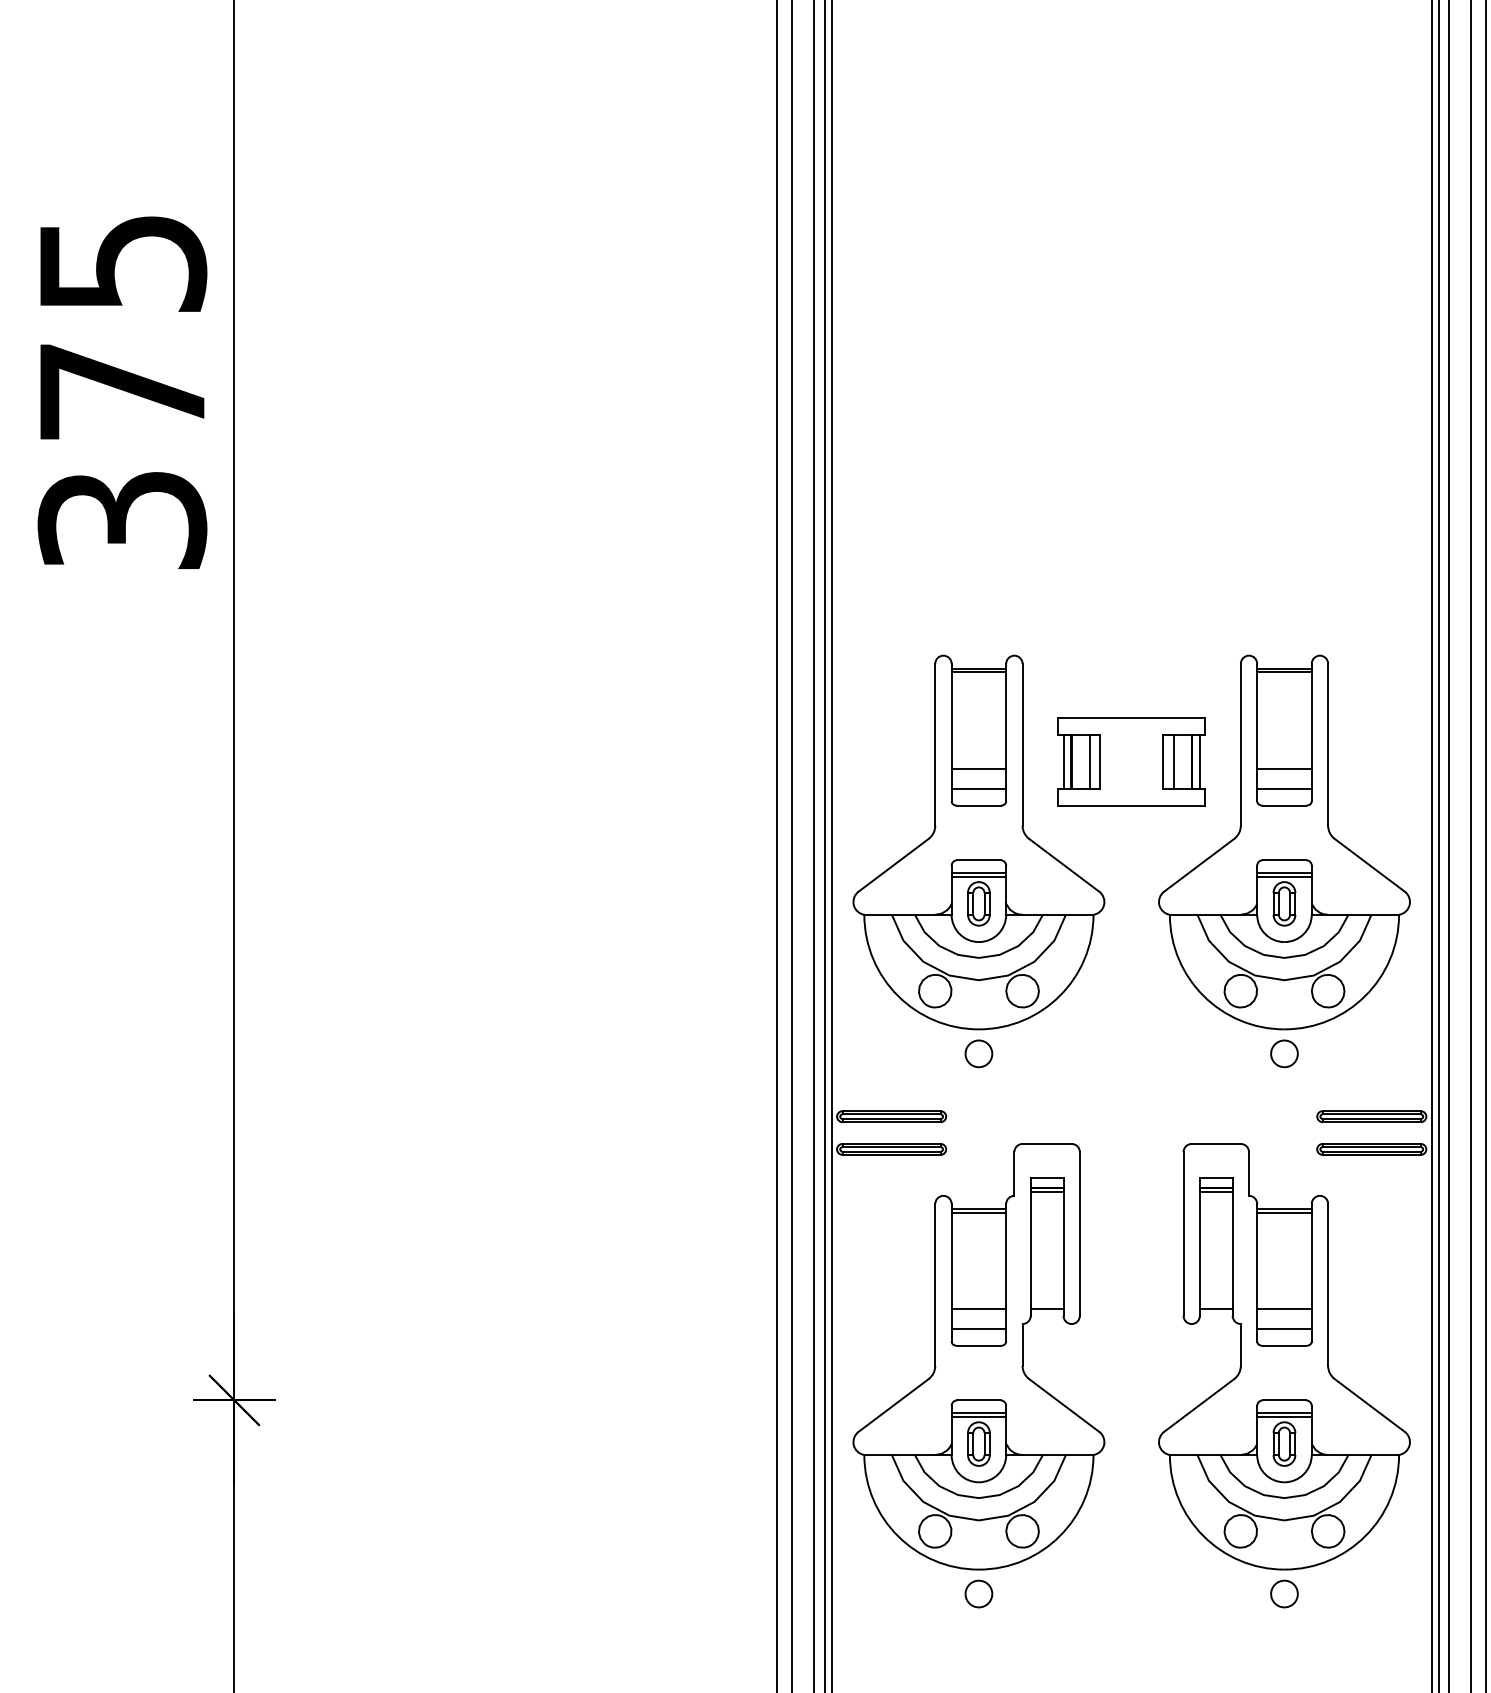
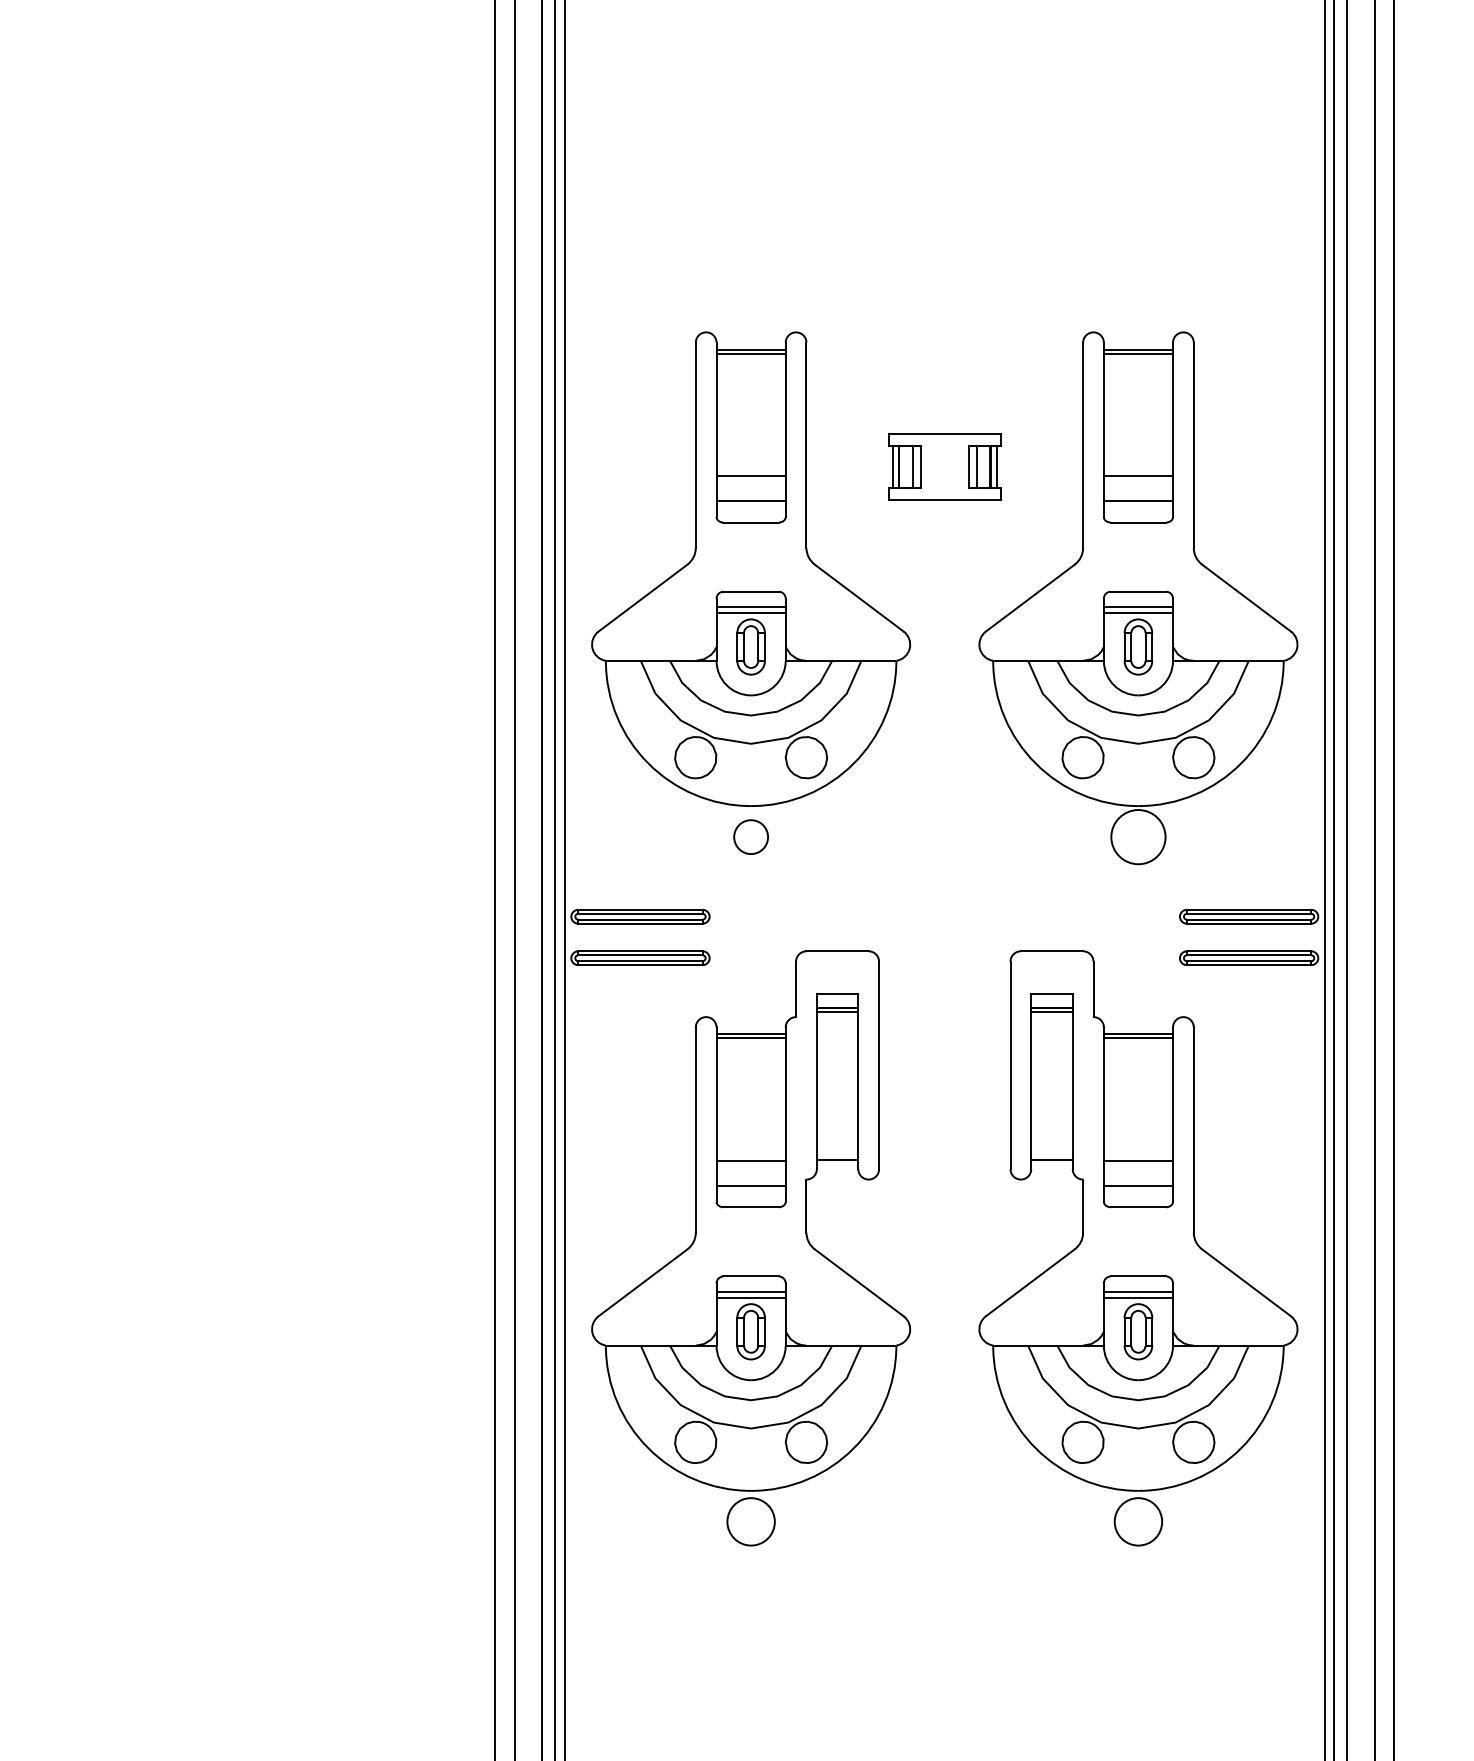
part: (1131, 761) -> (944, 466), size x0.6
circle: (1284, 1053) -> (1138, 836), size x1.6
circle: (978, 1593) -> (750, 1521), size x1.4
circle: (1284, 1593) -> (1138, 1521), size x1.4

